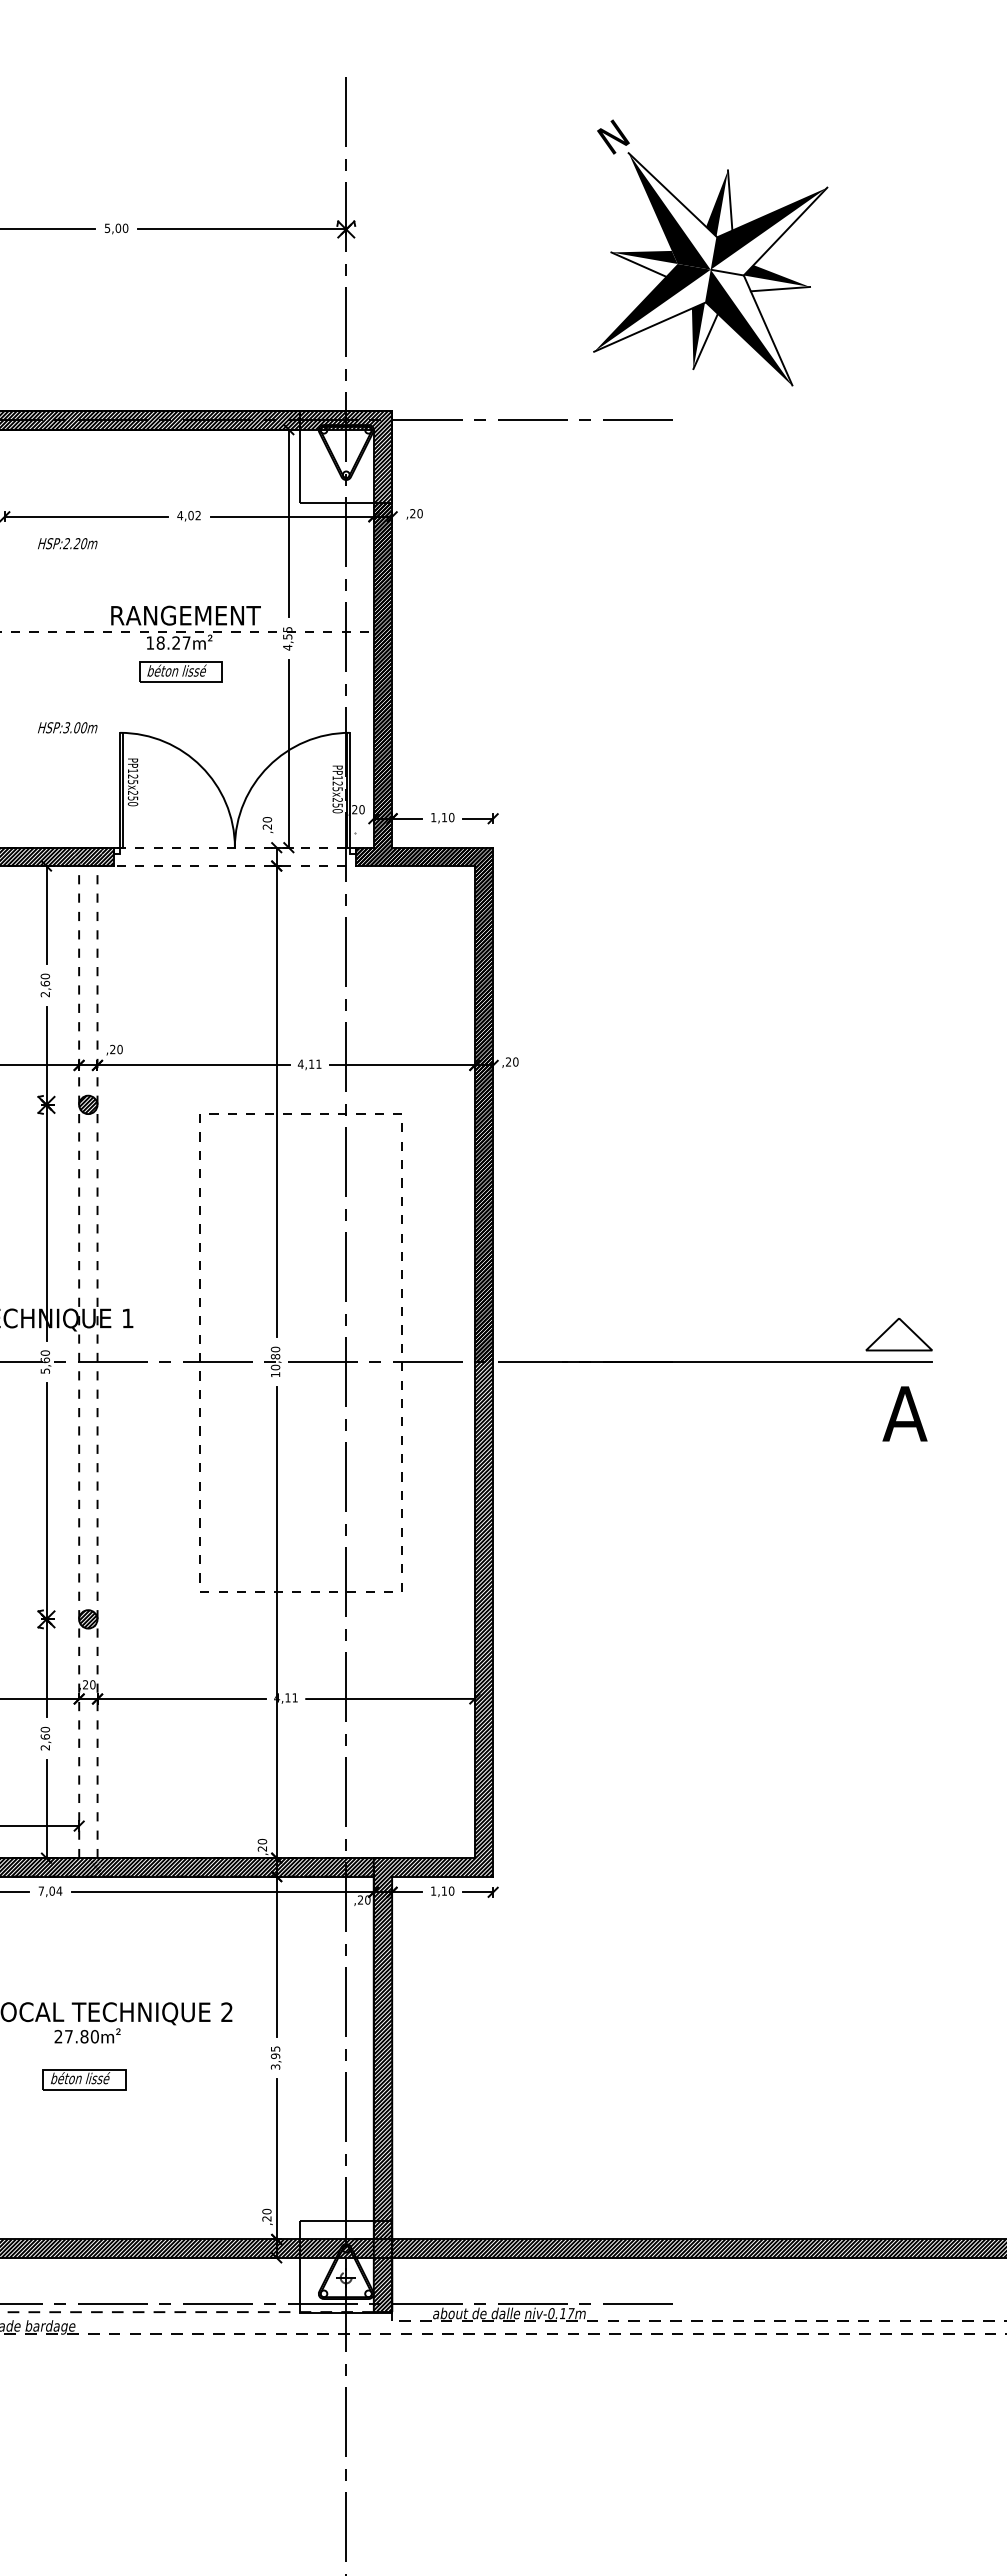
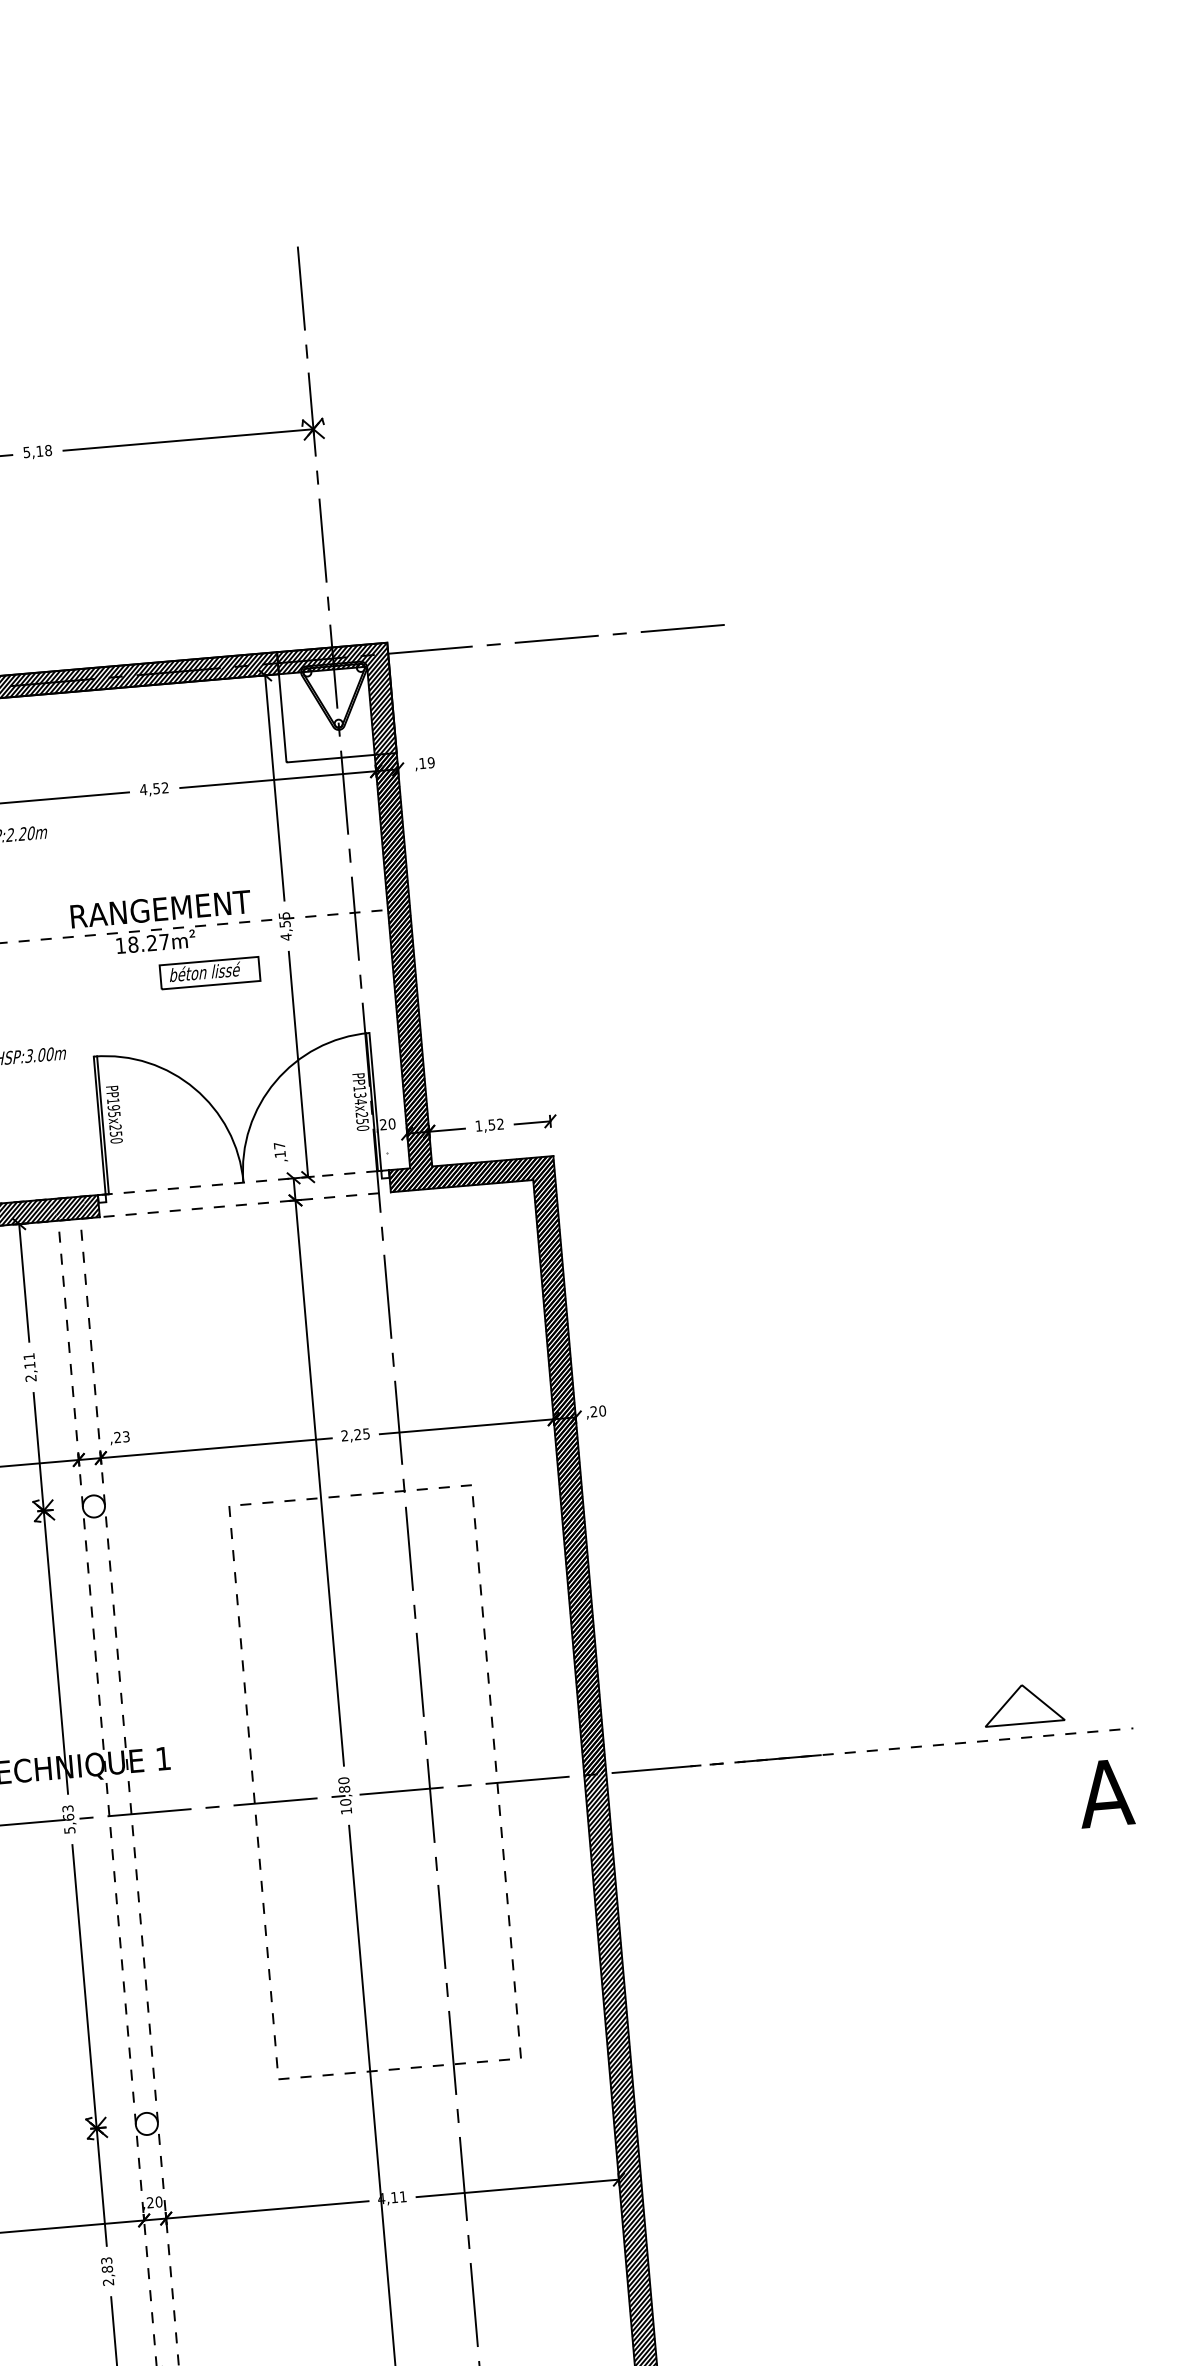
text: (121, 227) -> (43, 449), 5,00 -> 5,18
part: (710, 252) -> (752, 419), removed
text: (416, 513) -> (426, 762), ,20 -> ,19
text: (190, 515) -> (155, 788), 4,02 -> 4,52
part: (180, 671) -> (209, 972), moved
text: (132, 776) -> (113, 1107), PP125x250 -> PP195x250
text: (337, 786) -> (360, 1098), PP125x250 -> PP134x250
text: (447, 817) -> (495, 1124), 1,10 -> 1,52
text: (267, 823) -> (280, 1150), ,20 -> ,17
text: (45, 979) -> (29, 1360), 2,60 -> 2,11
text: (119, 1049) -> (125, 1436), ,20 -> ,23
text: (309, 1063) -> (355, 1434), 4,11 -> 2,25
hatch: (88, 1104) -> (94, 1505), removed
part: (898, 1334) -> (1022, 1704), moved
text: (44, 1352) -> (66, 1808), 5,60 -> 5,63
line: (747, 1362) -> (911, 1747), solid -> dashed
hatch: (88, 1619) -> (147, 2124), removed
text: (44, 1732) -> (105, 2264), 2,60 -> 2,83

